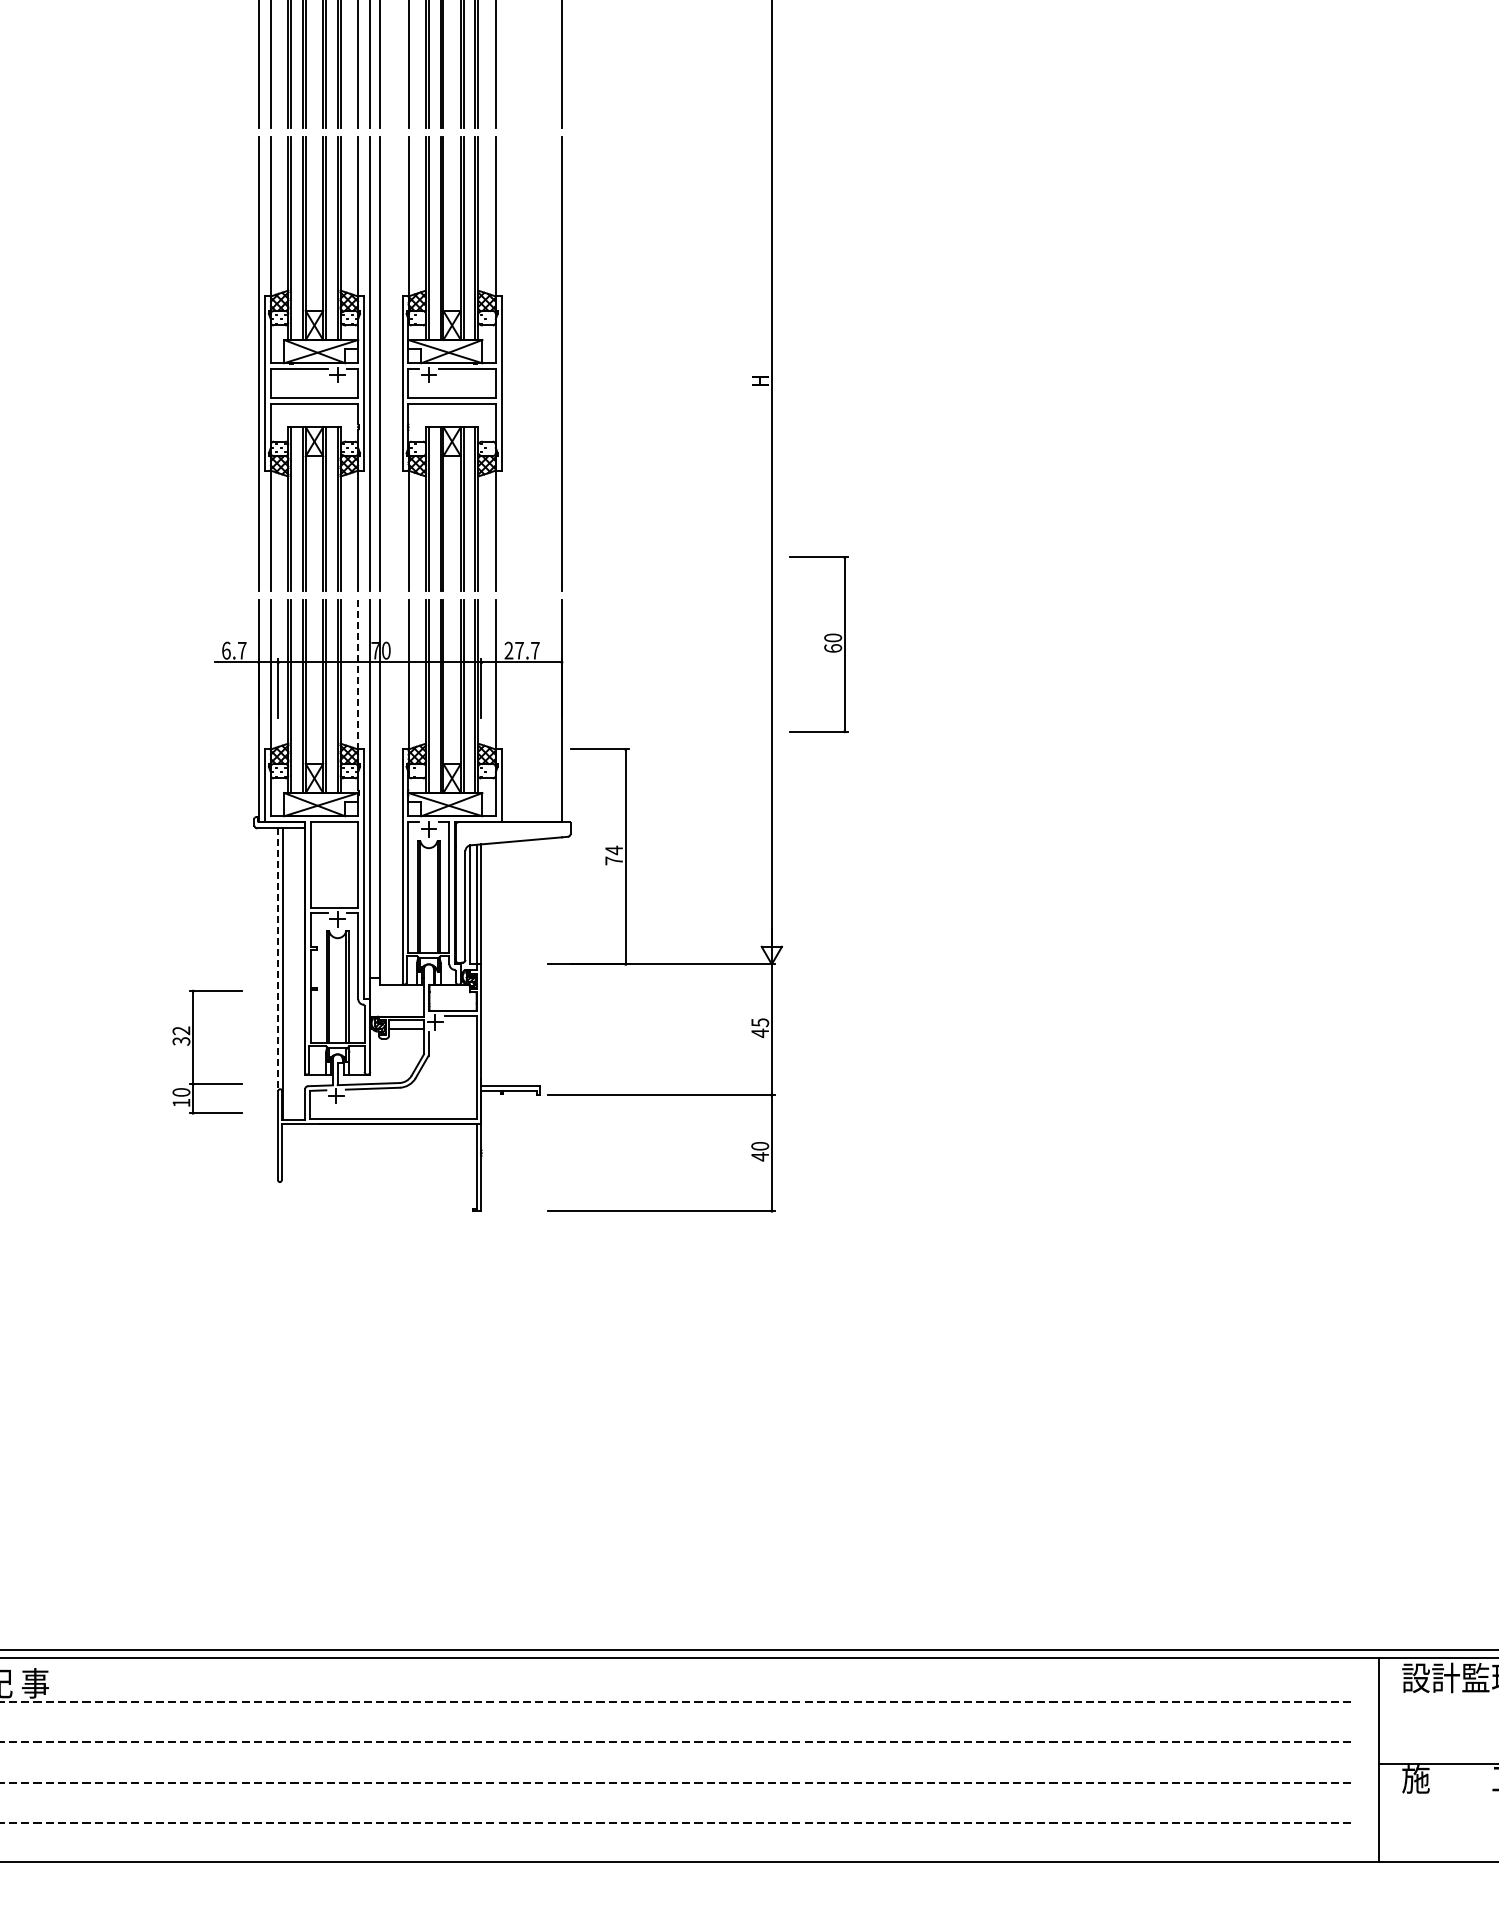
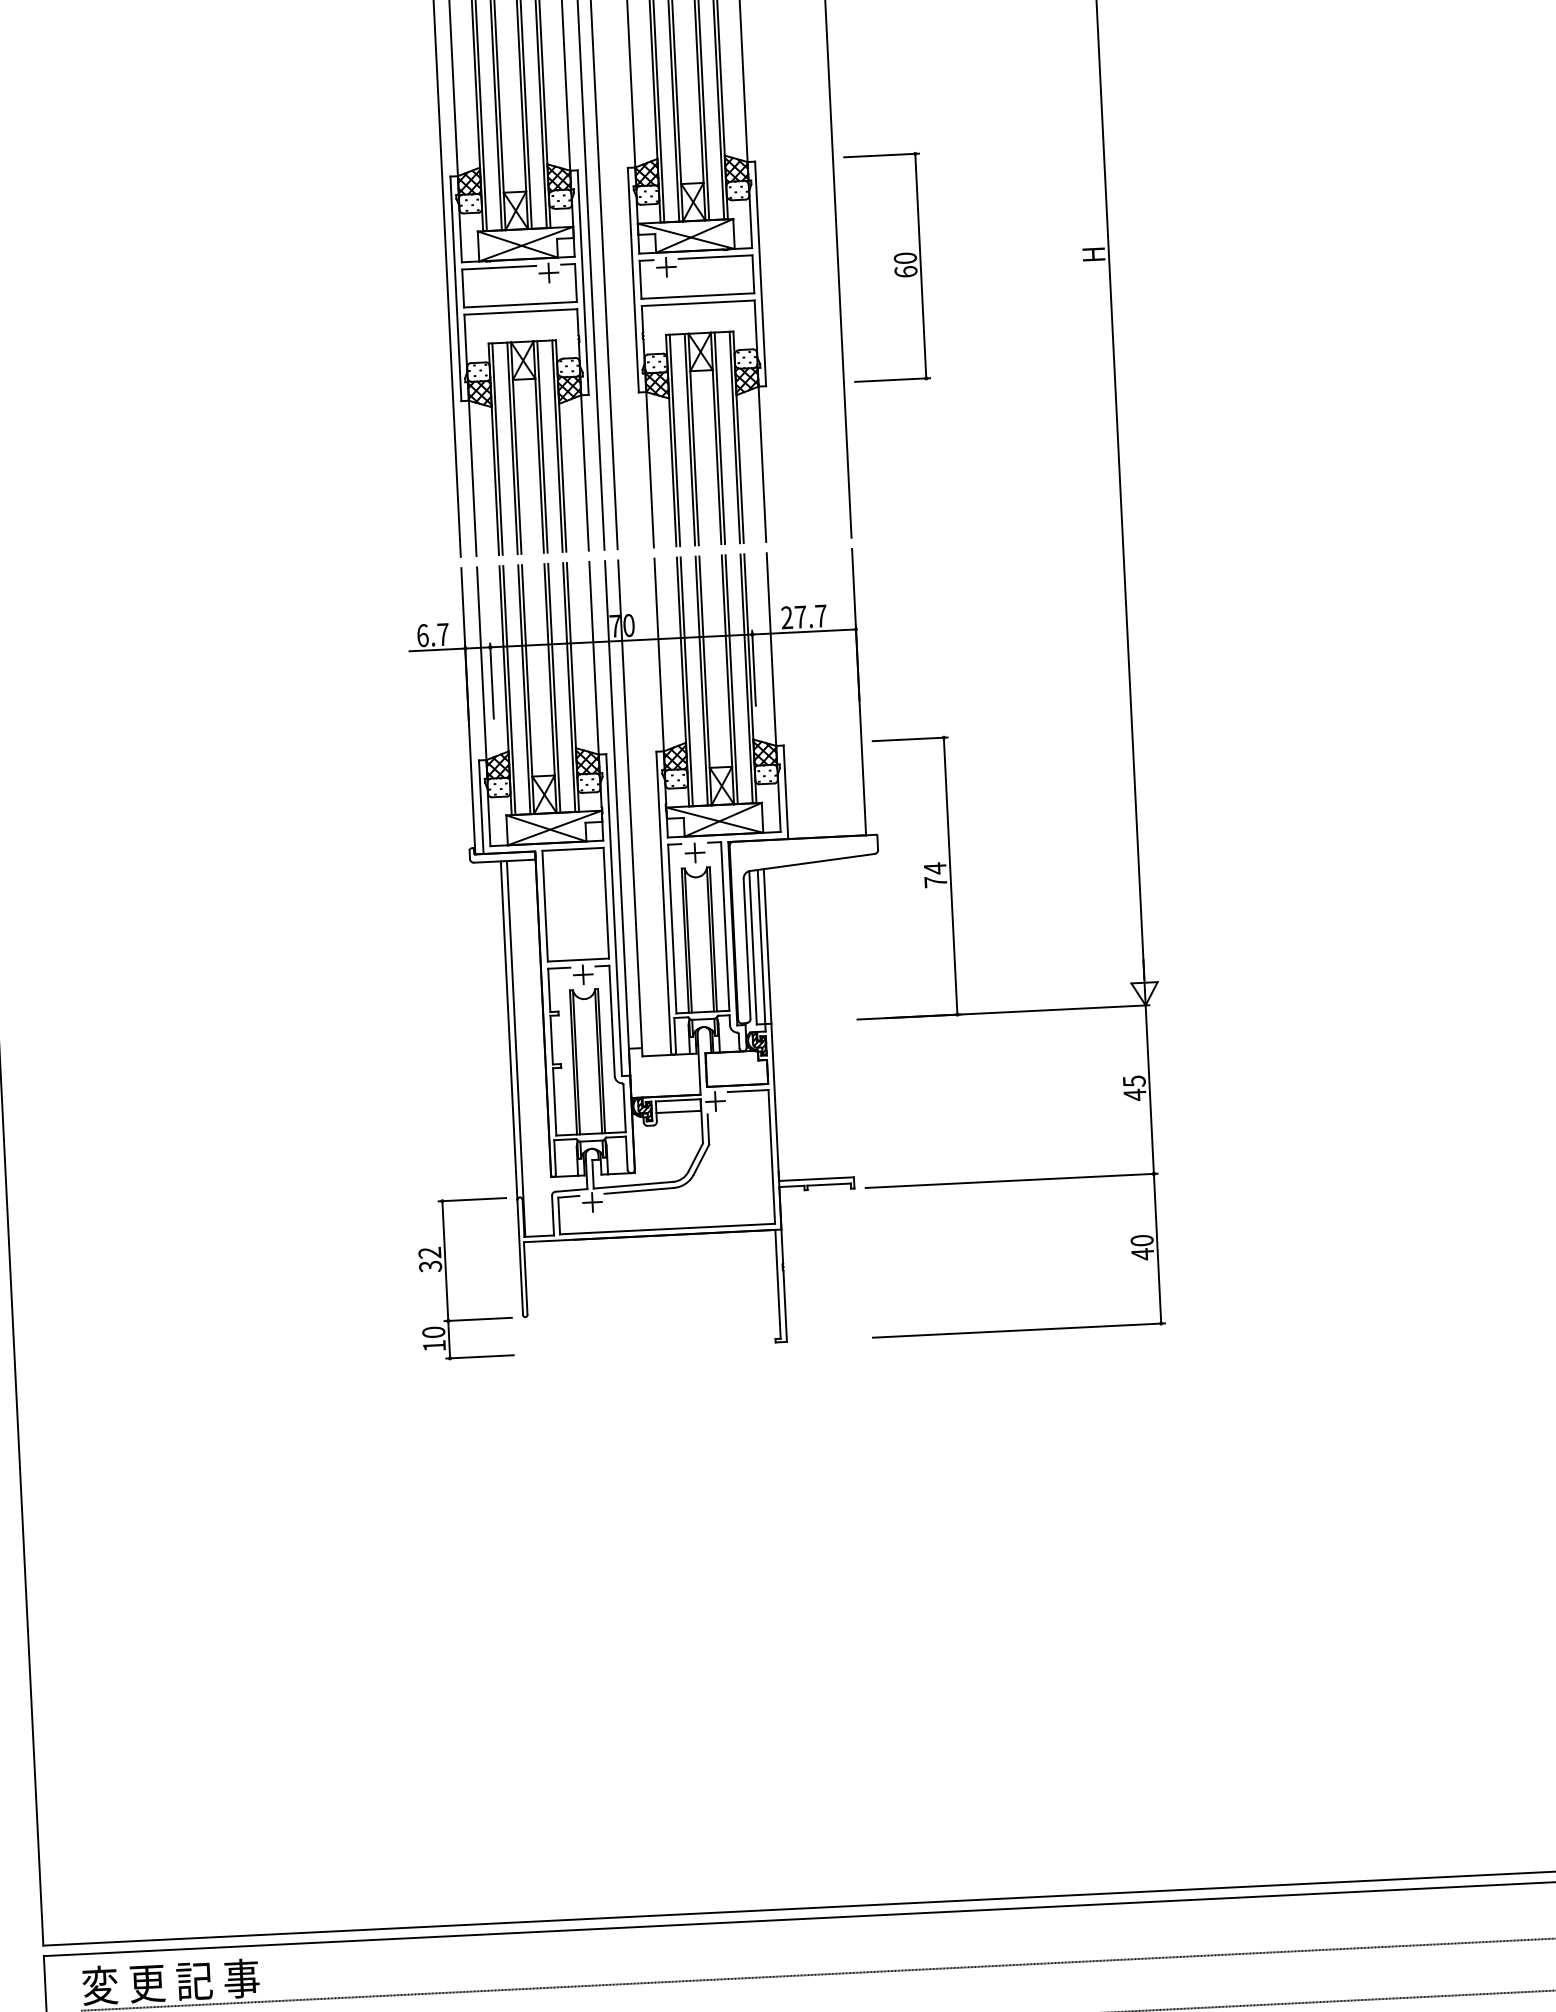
part: (824, 645) -> (894, 268), moved
line: (358, 675) -> (594, 659), dashed -> solid
line: (278, 960) -> (509, 1031), dashed -> solid
part: (193, 1051) -> (446, 1278), moved

